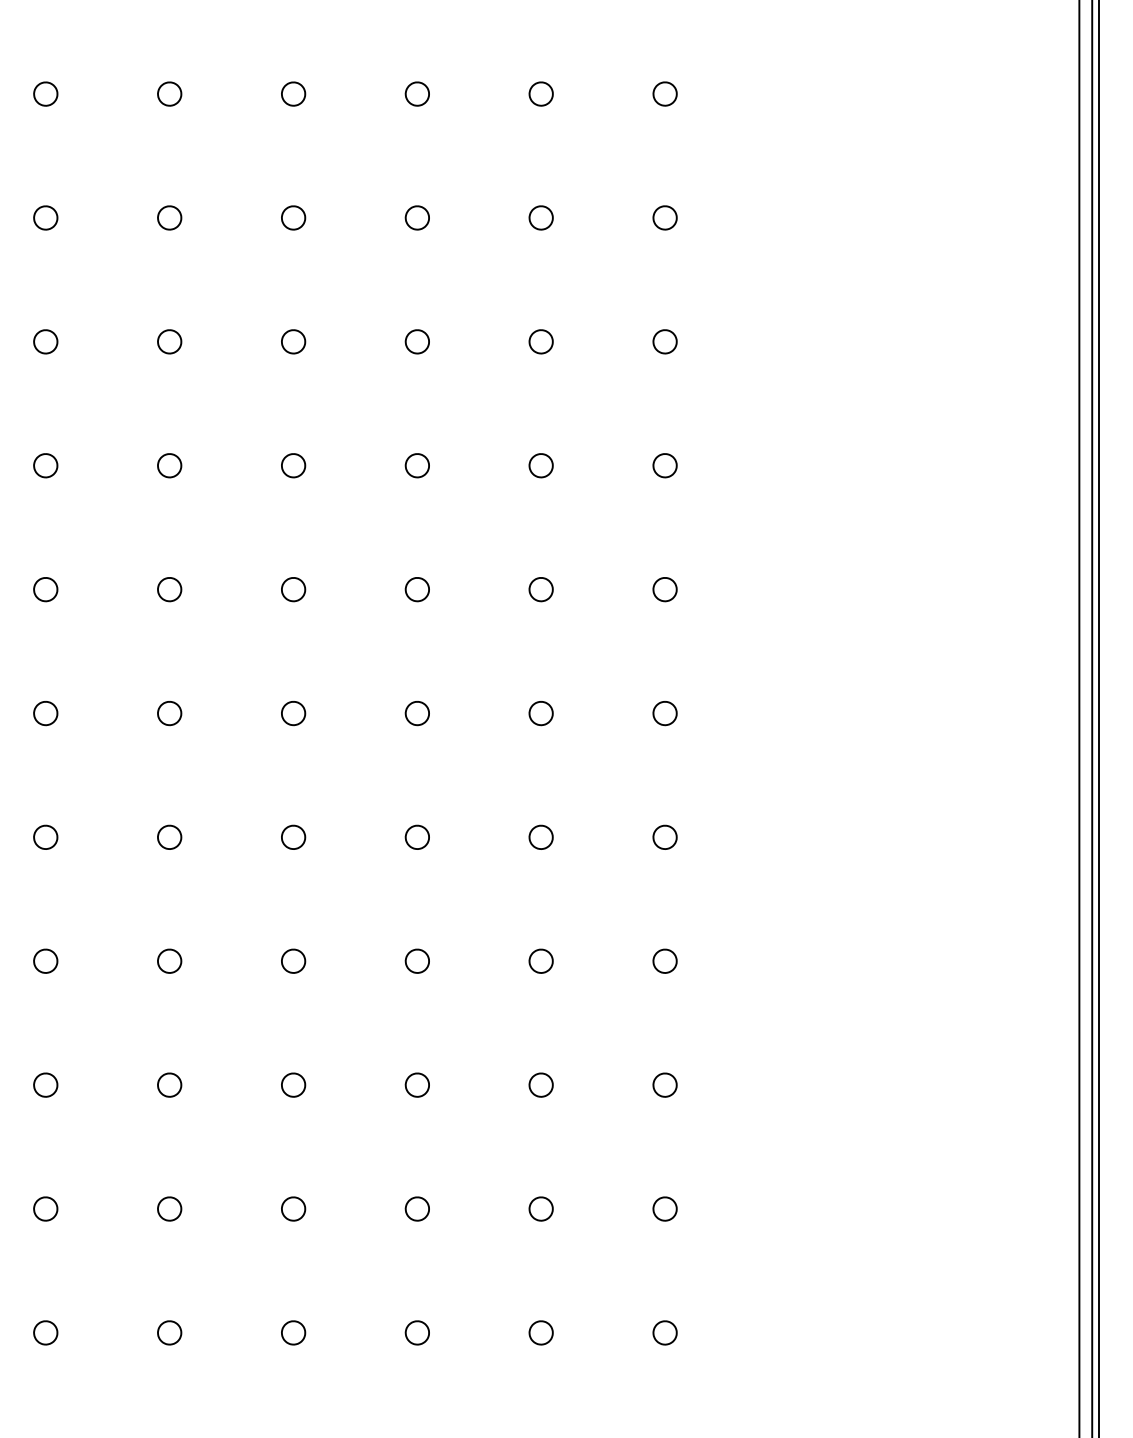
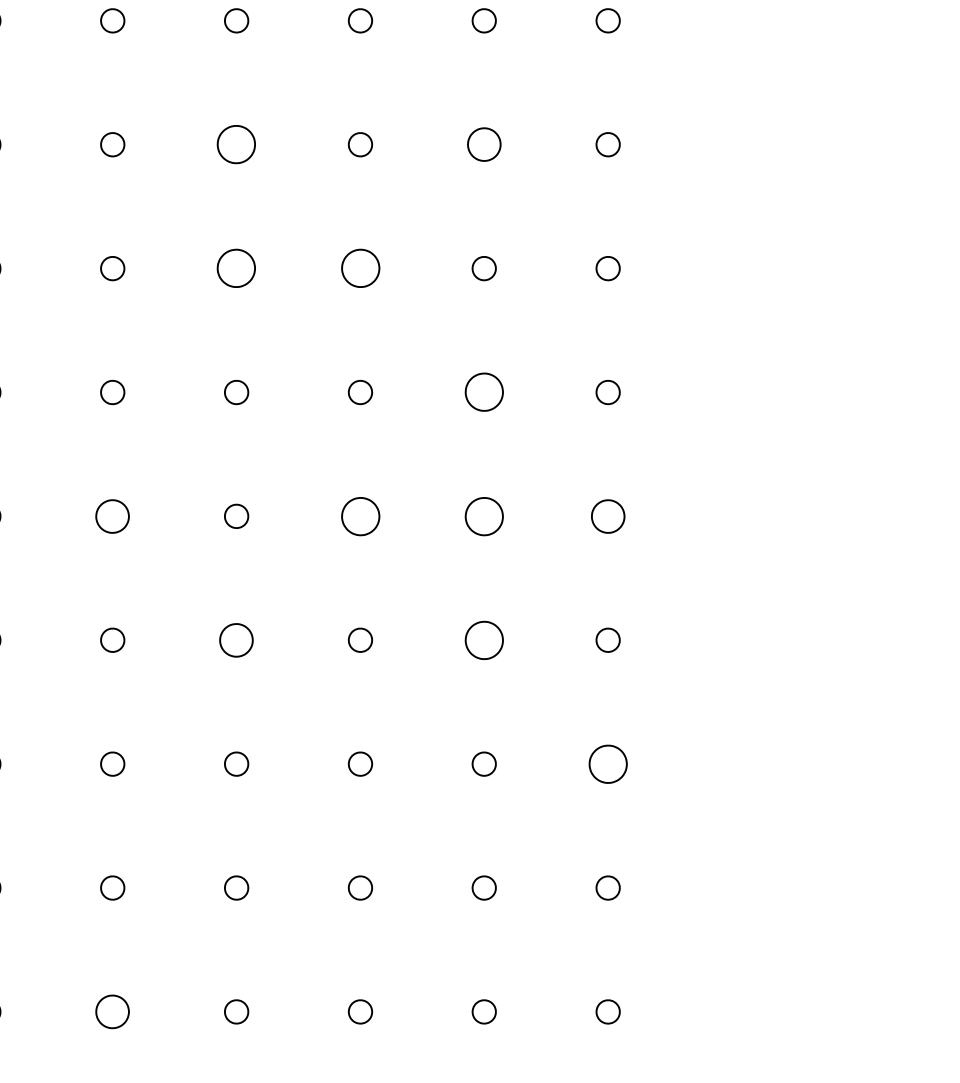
part: (293, 465) -> (236, 144), size x1.6
part: (540, 465) -> (483, 144), size x1.4
part: (293, 589) -> (236, 268), size x1.6
part: (416, 589) -> (359, 268), size x1.6
part: (540, 713) -> (483, 392), size x1.6
part: (169, 836) -> (112, 515), size x1.4
part: (416, 836) -> (359, 515), size x1.6
part: (540, 836) -> (483, 515), size x1.6
part: (664, 836) -> (607, 515), size x1.4
part: (293, 960) -> (236, 639), size x1.4
part: (540, 960) -> (483, 639), size x1.6
part: (664, 1084) -> (607, 763), size x1.6
part: (169, 1332) -> (112, 1011), size x1.4

